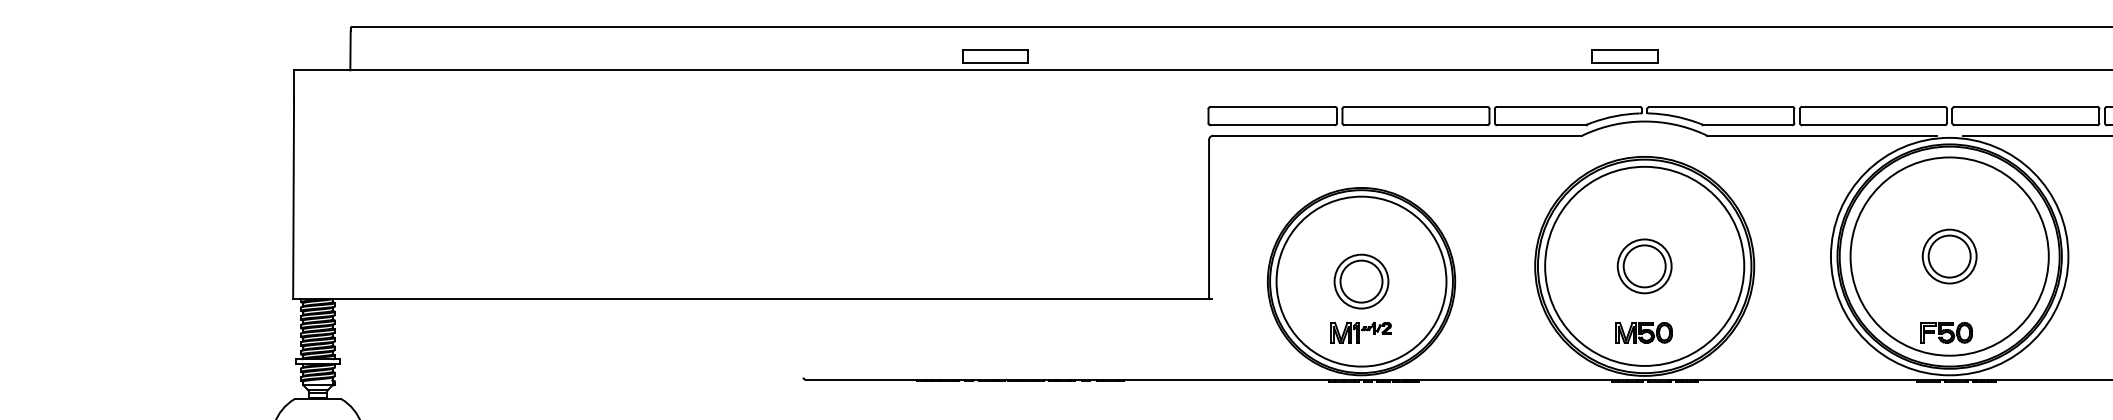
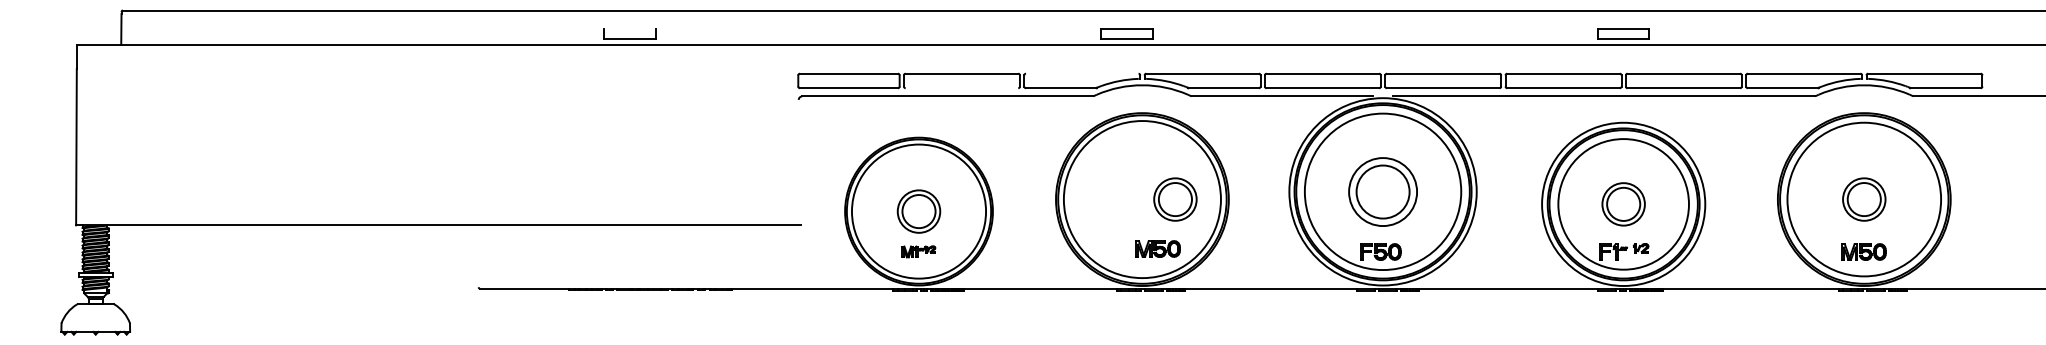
line: (995, 50) -> (630, 29), removed
line: (1568, 106) -> (1082, 73), removed
line: (1415, 125) -> (961, 88), removed
line: (1208, 219) -> (798, 162), removed
part: (1948, 256) -> (1382, 191), size x1.6
part: (1644, 266) -> (1175, 199), moved
part: (1360, 332) -> (918, 251), size x0.7
part: (1643, 332) -> (1157, 248), moved

